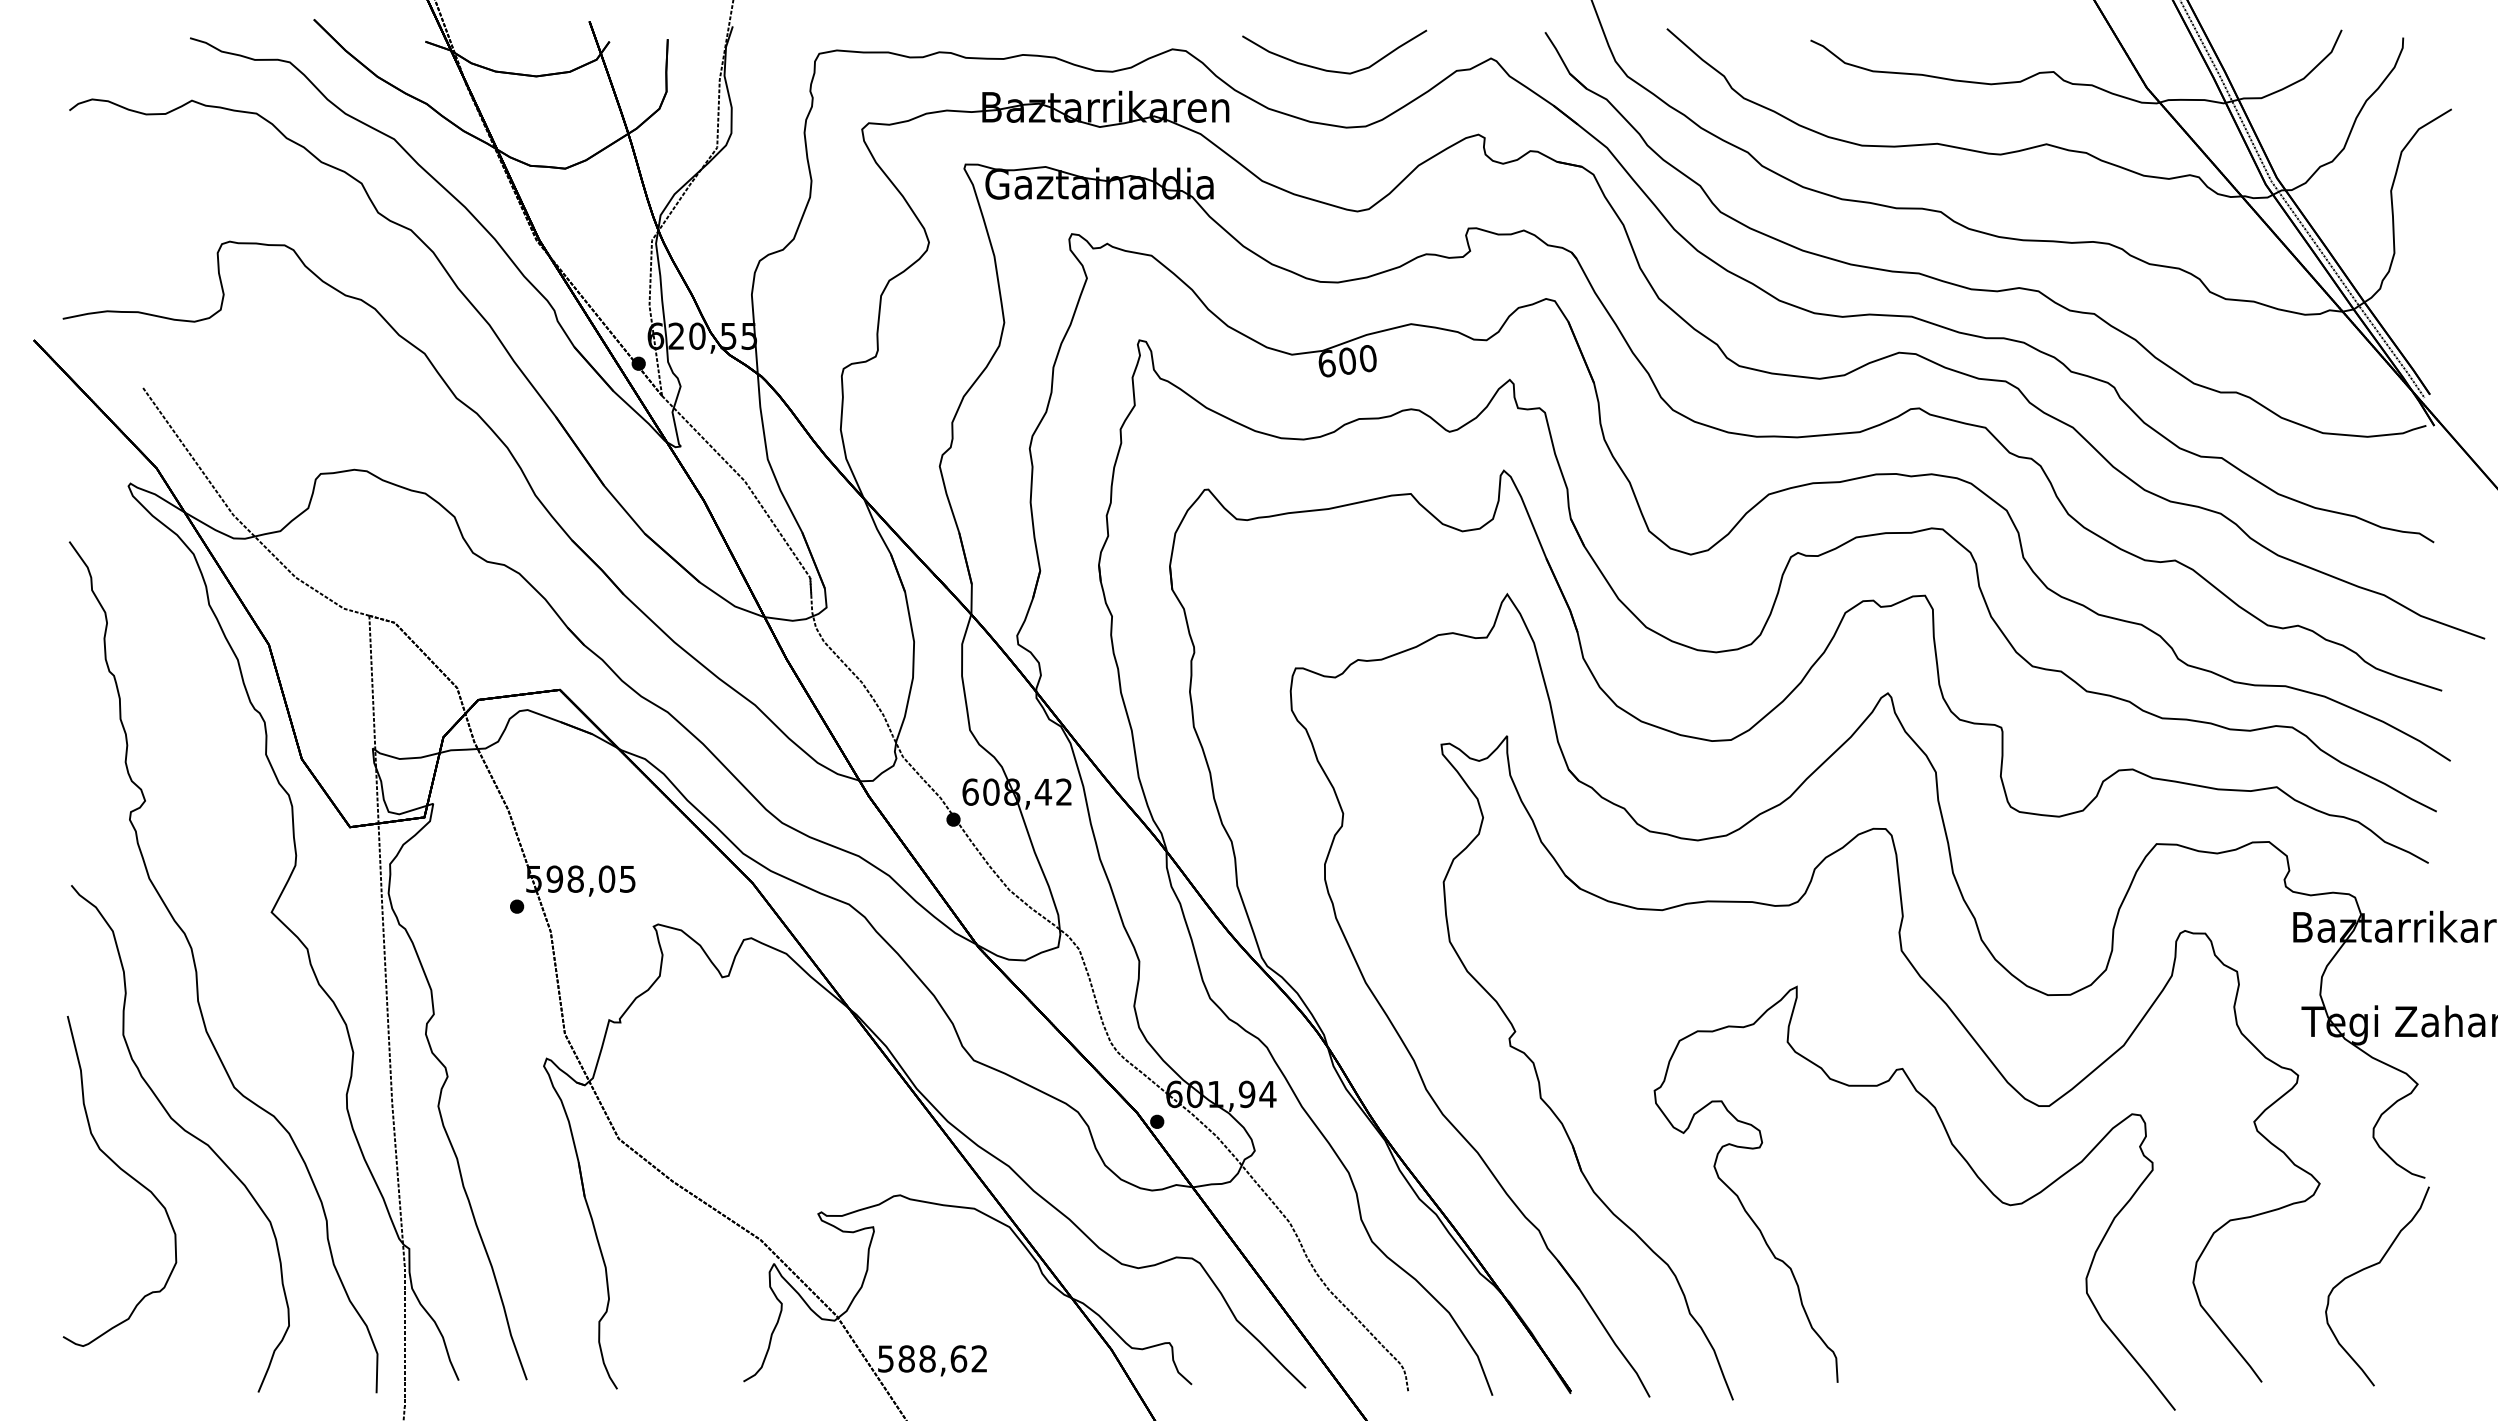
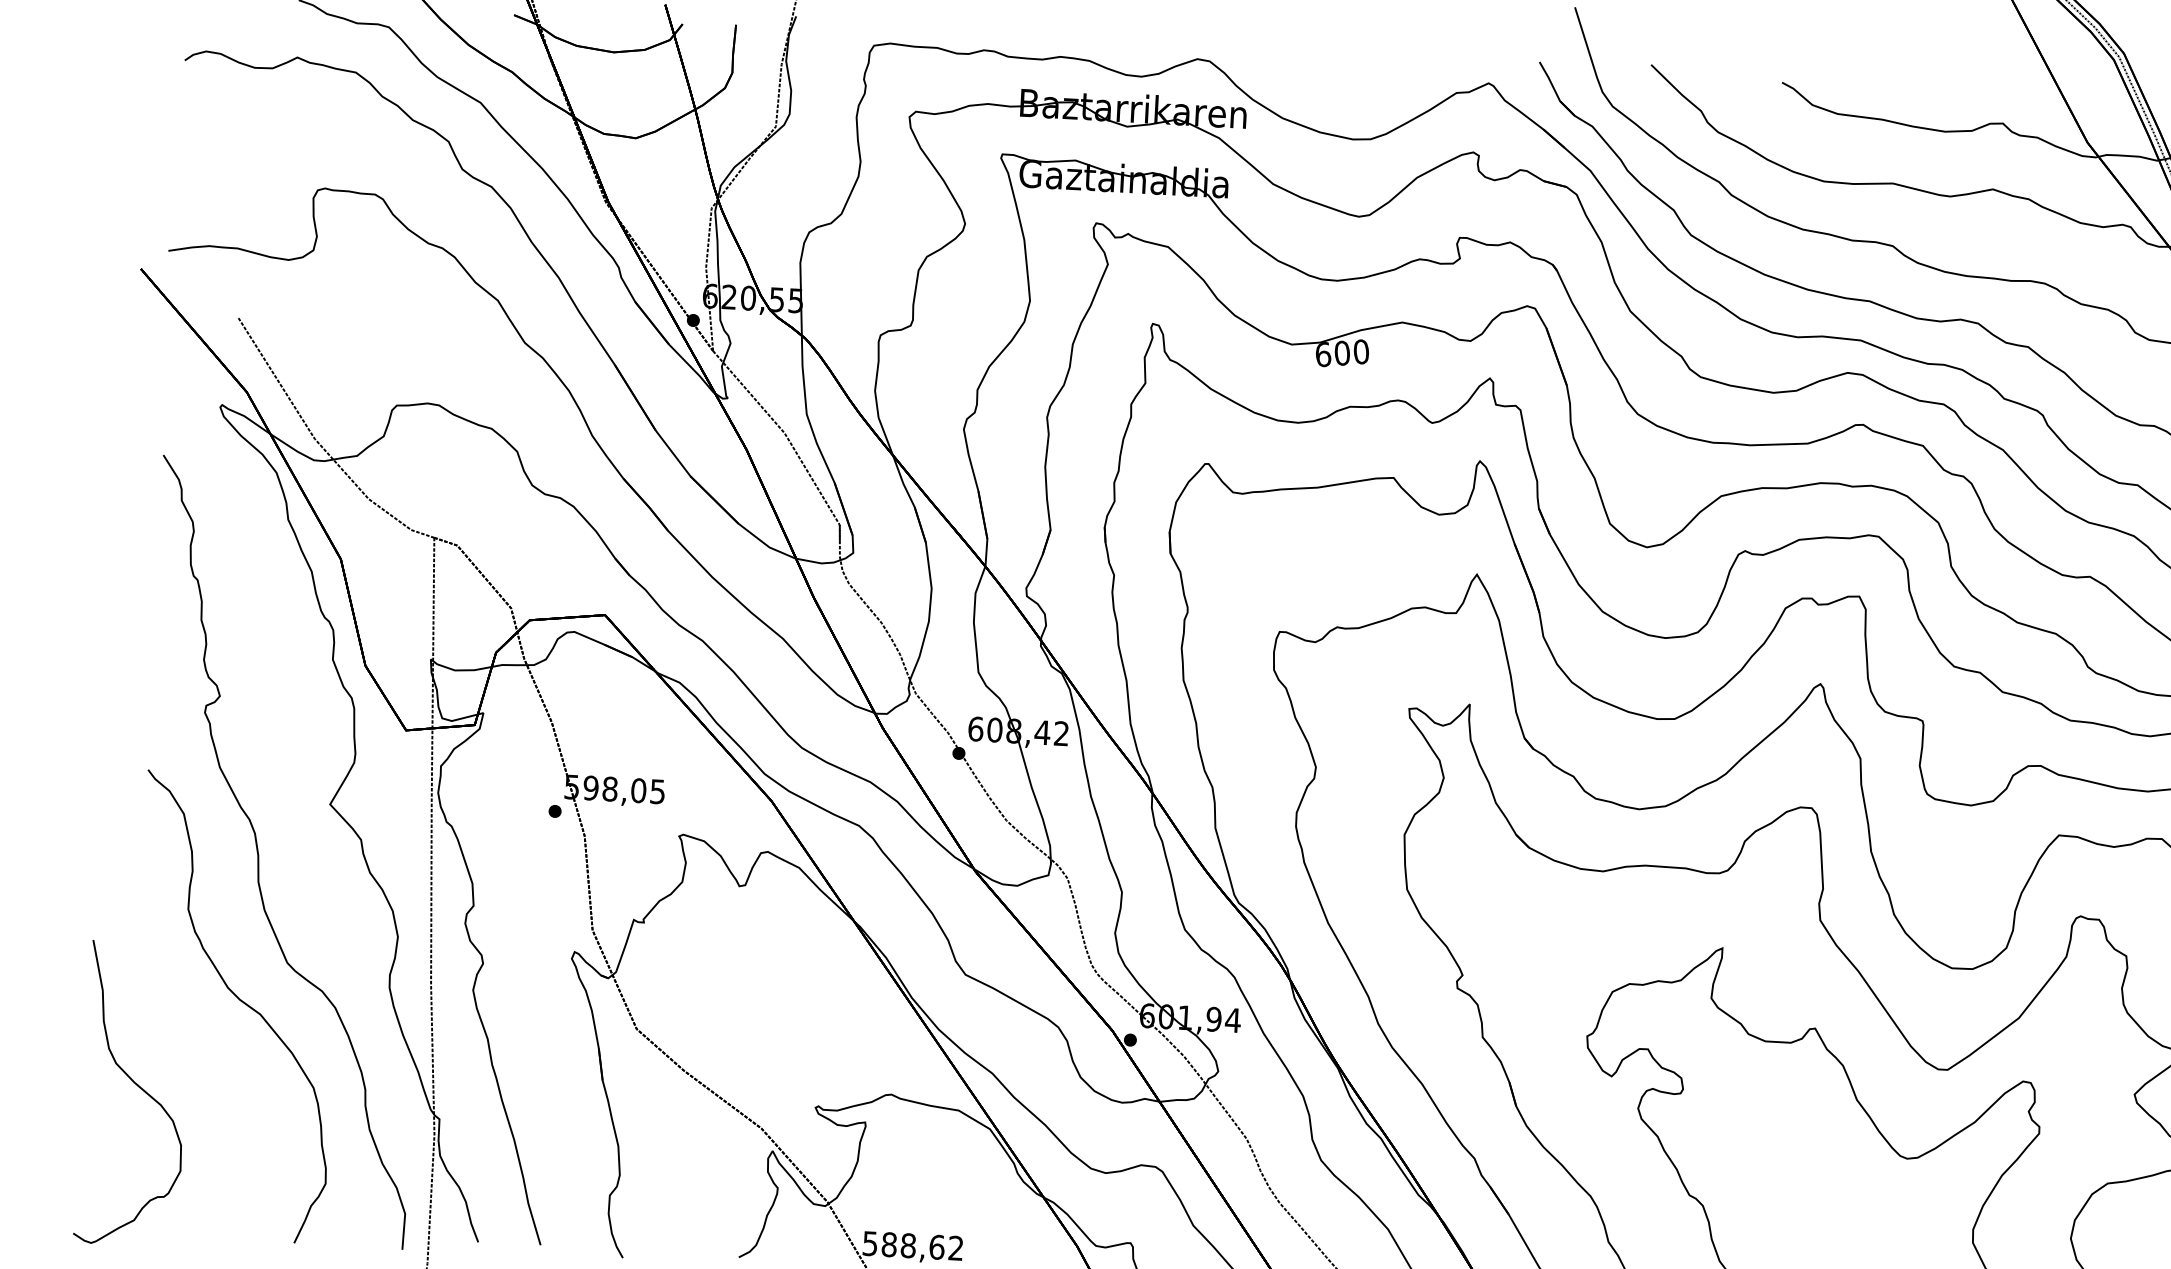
curve: (1334, 70) -> (1344, 86), removed
curve: (126, 1174) -> (139, 1088), moved

